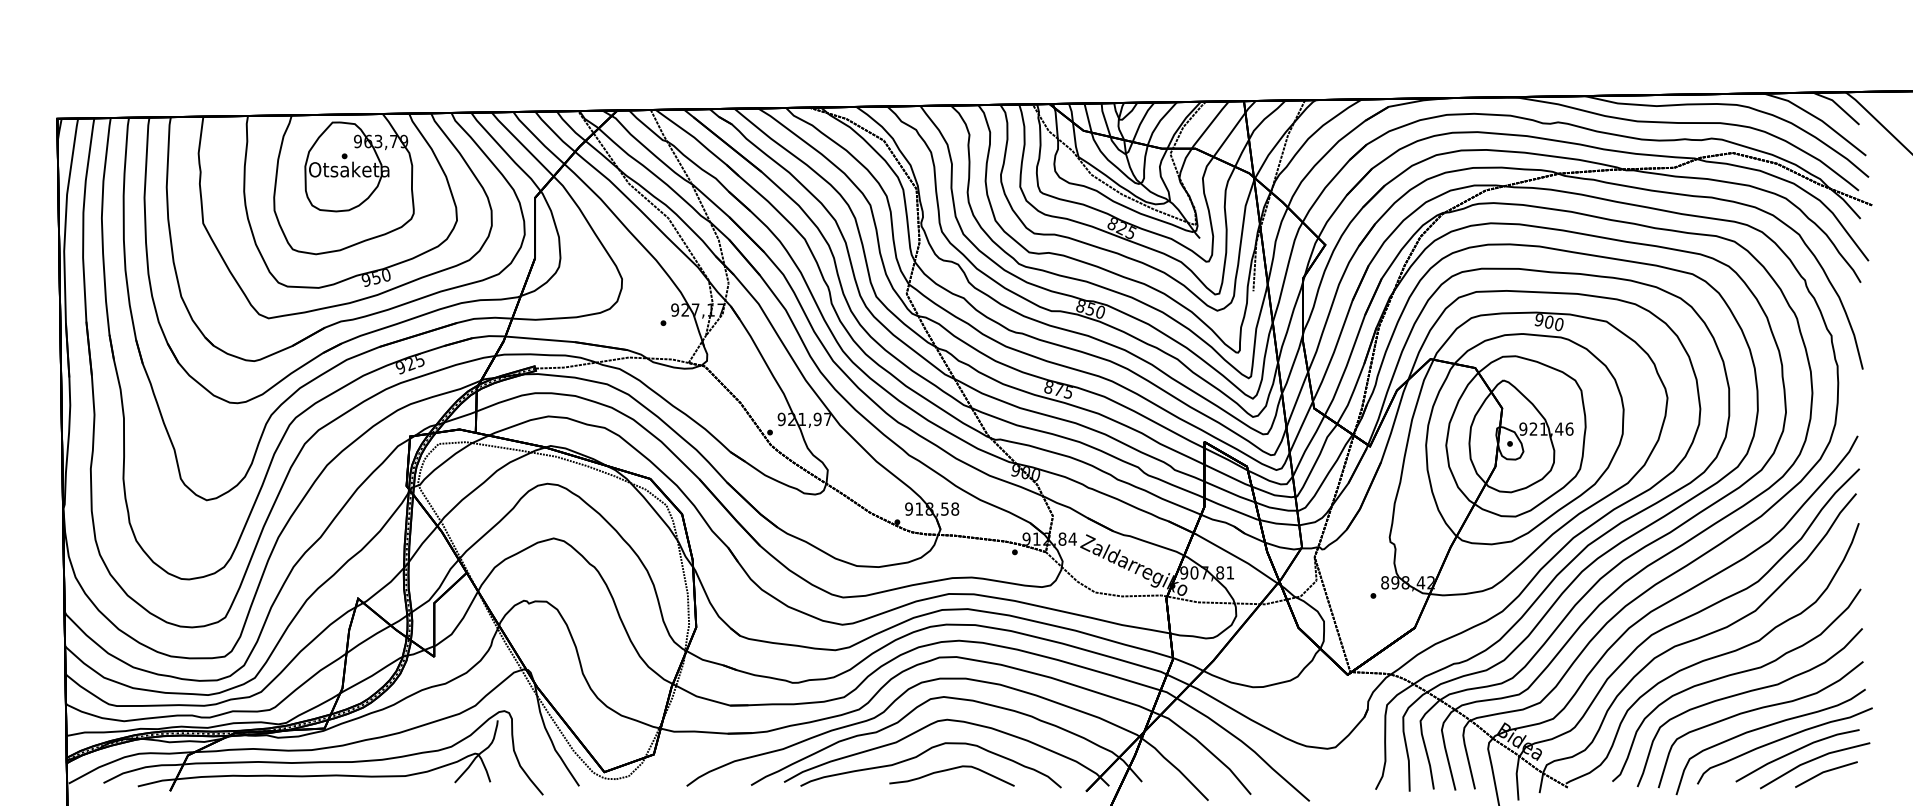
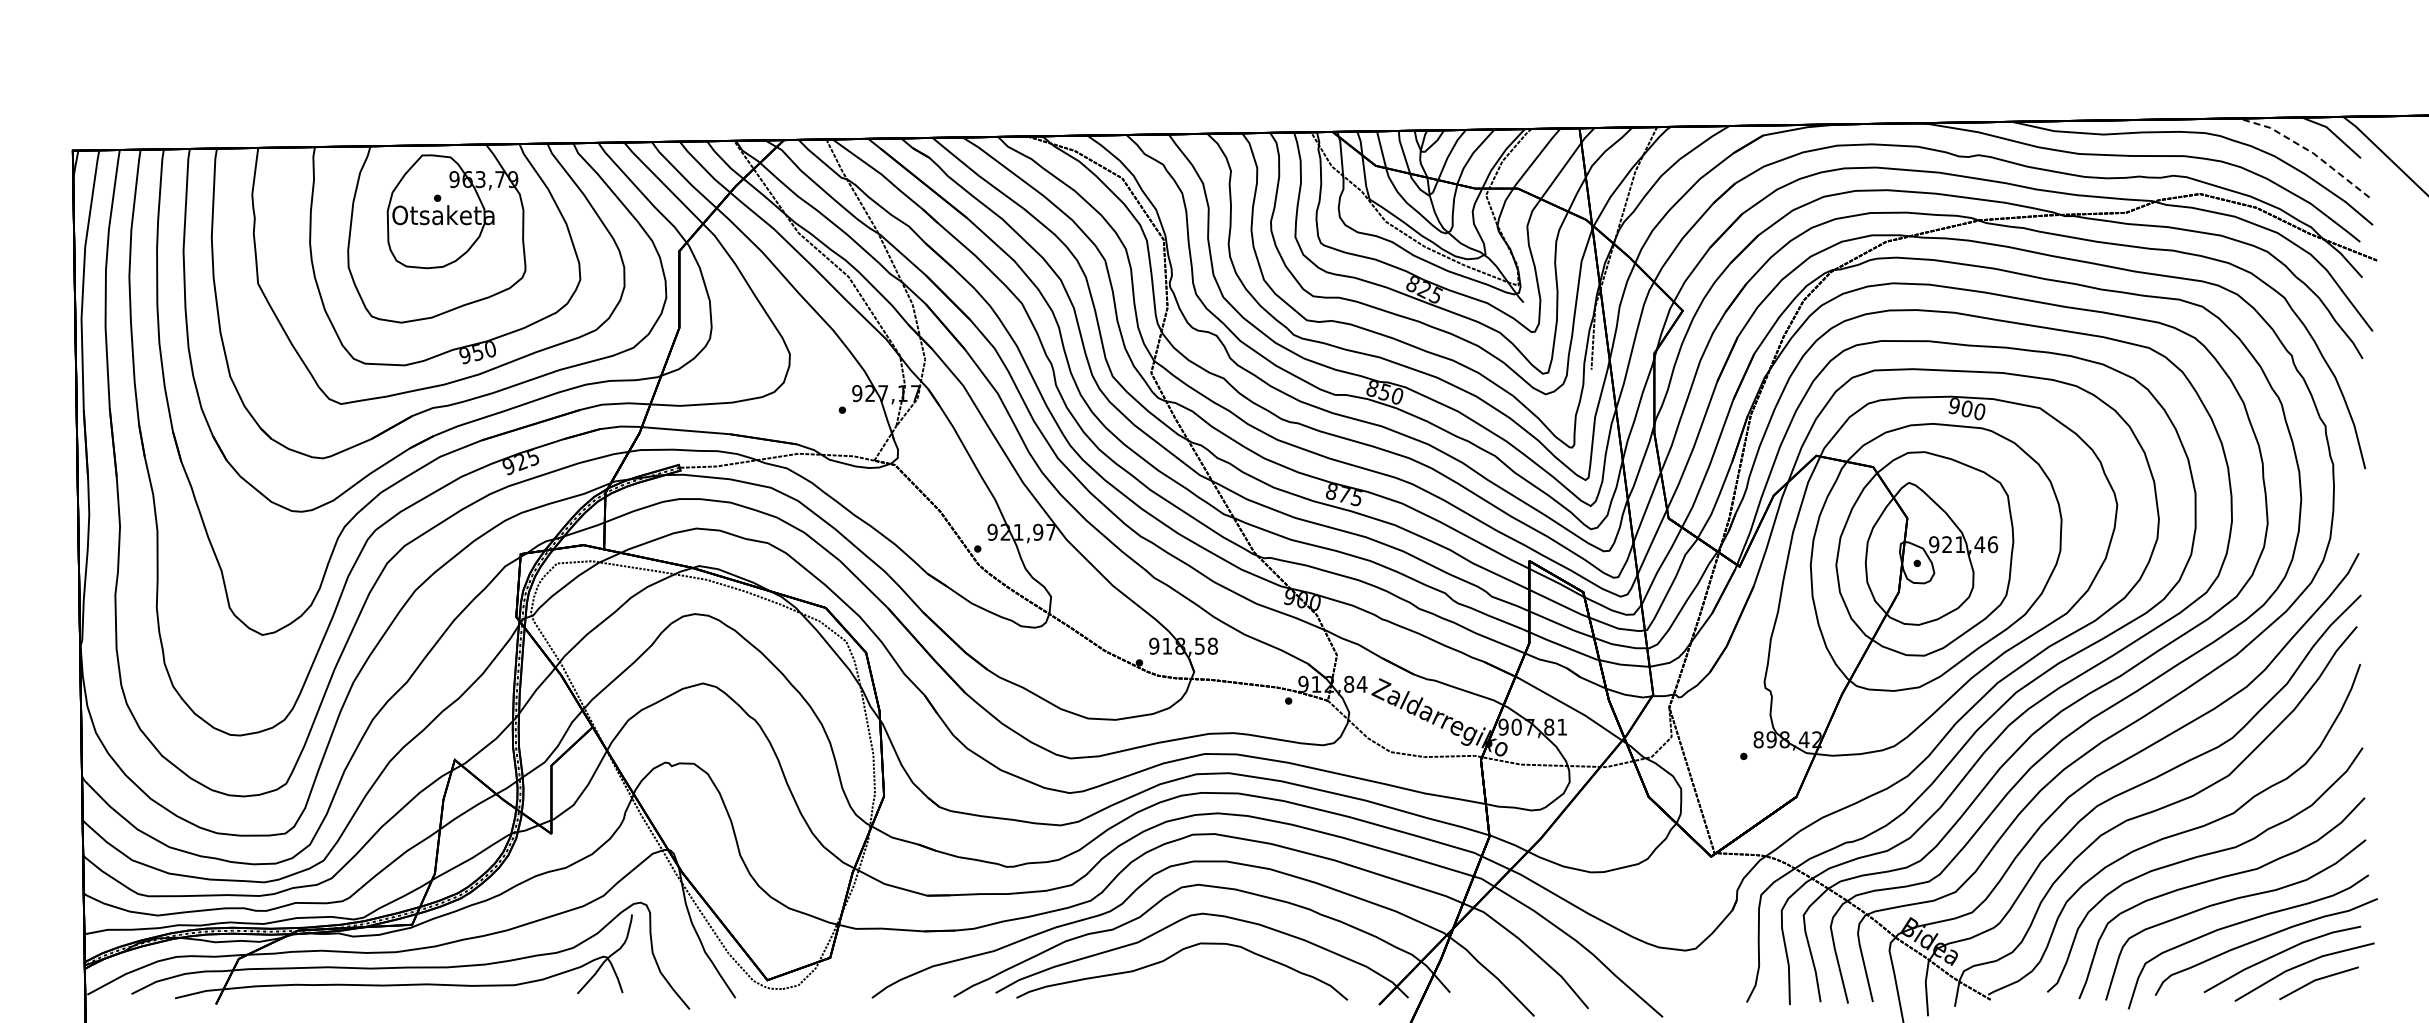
line: (1818, 118) -> (2308, 150), solid -> dashed
curve: (950, 770) -> (1207, 977), removed

